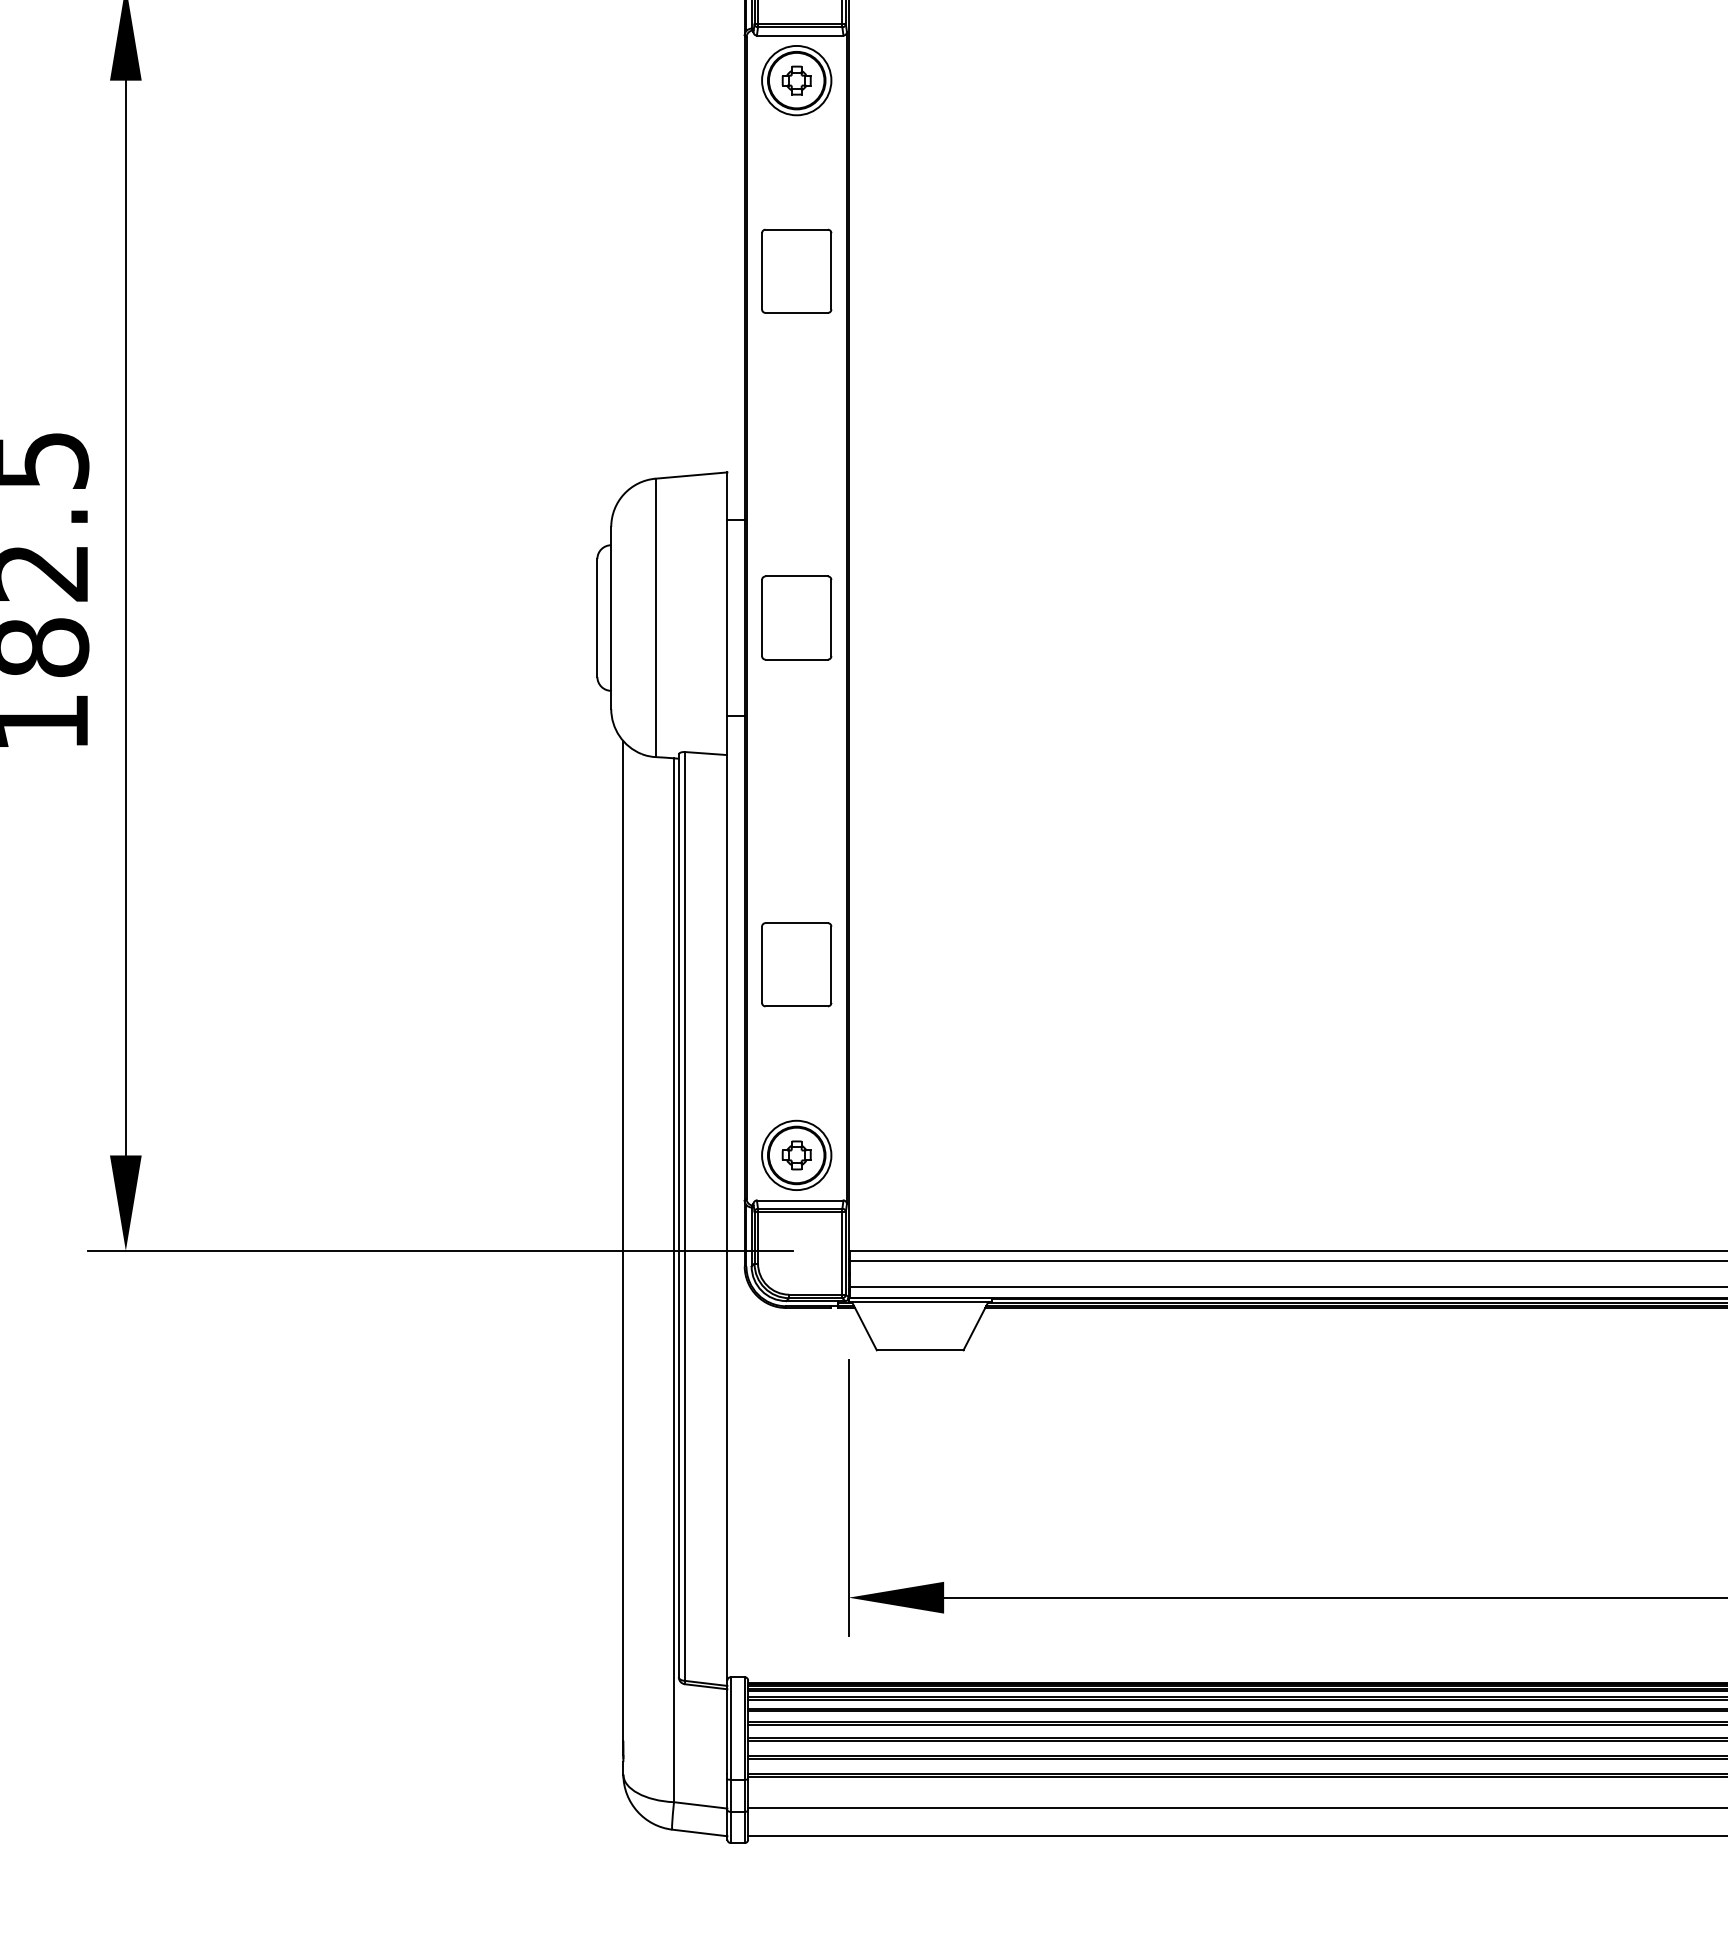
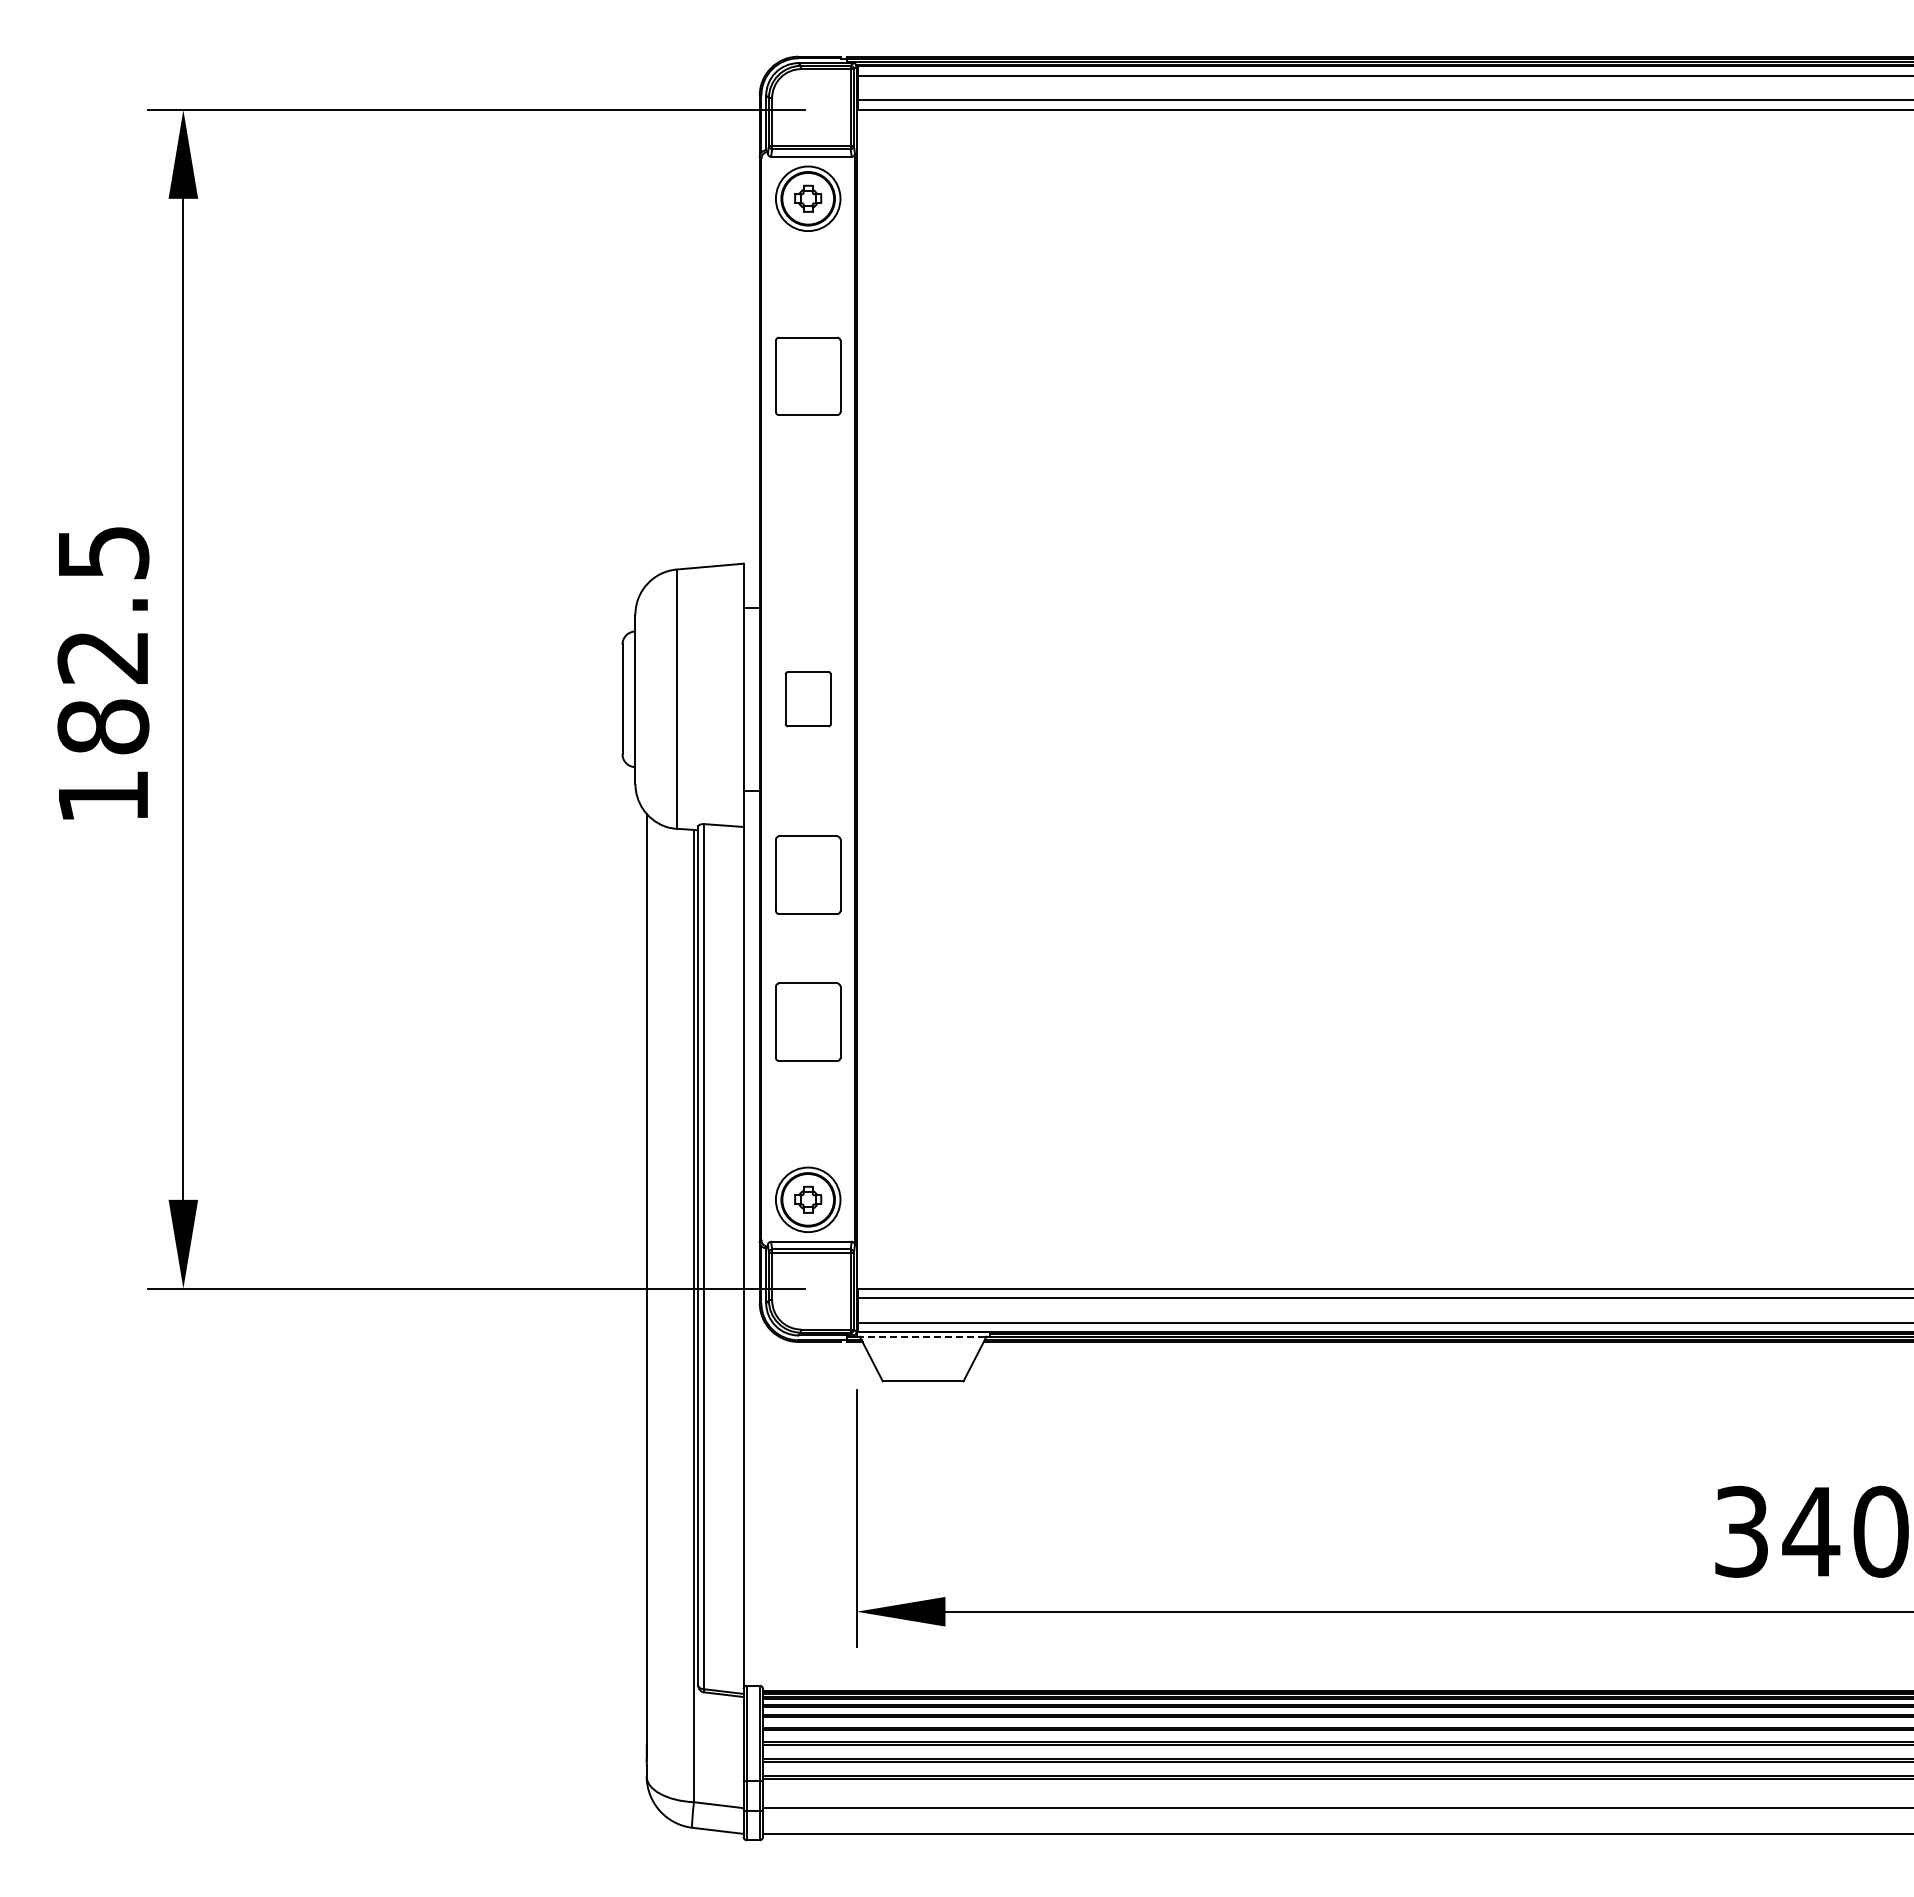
part: (797, 617) -> (808, 698), size x0.7
part: (797, 806) -> (808, 874), added
line: (920, 1302) -> (923, 1336), solid -> dashed

